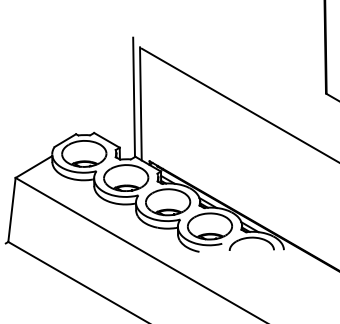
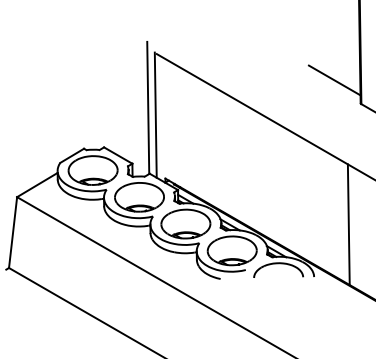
line: (302, 72) -> (334, 80), added
line: (314, 202) -> (348, 224), added

